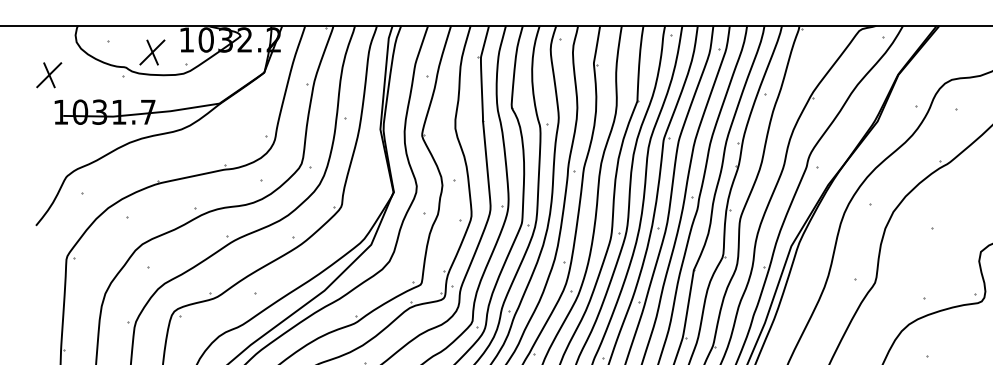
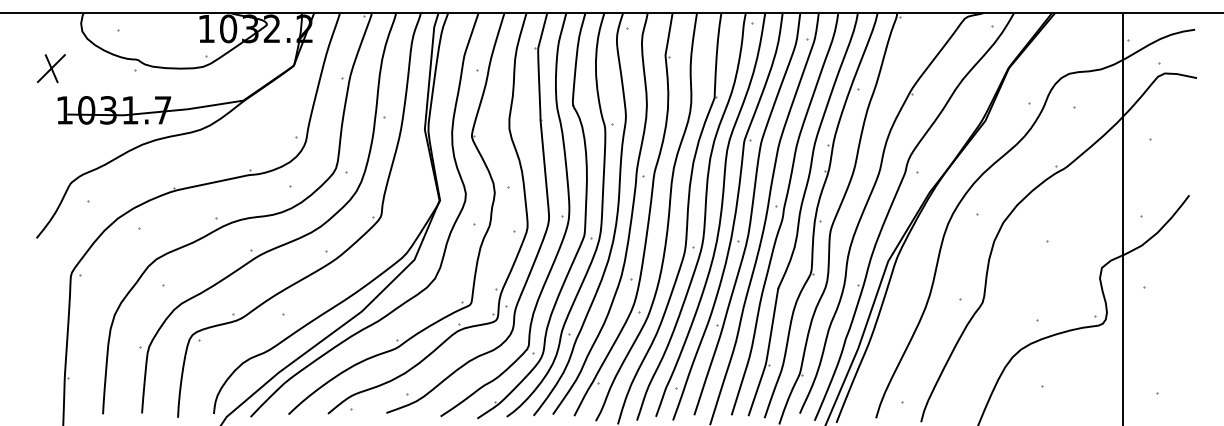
part: (152, 52) -> (167, 42), removed

